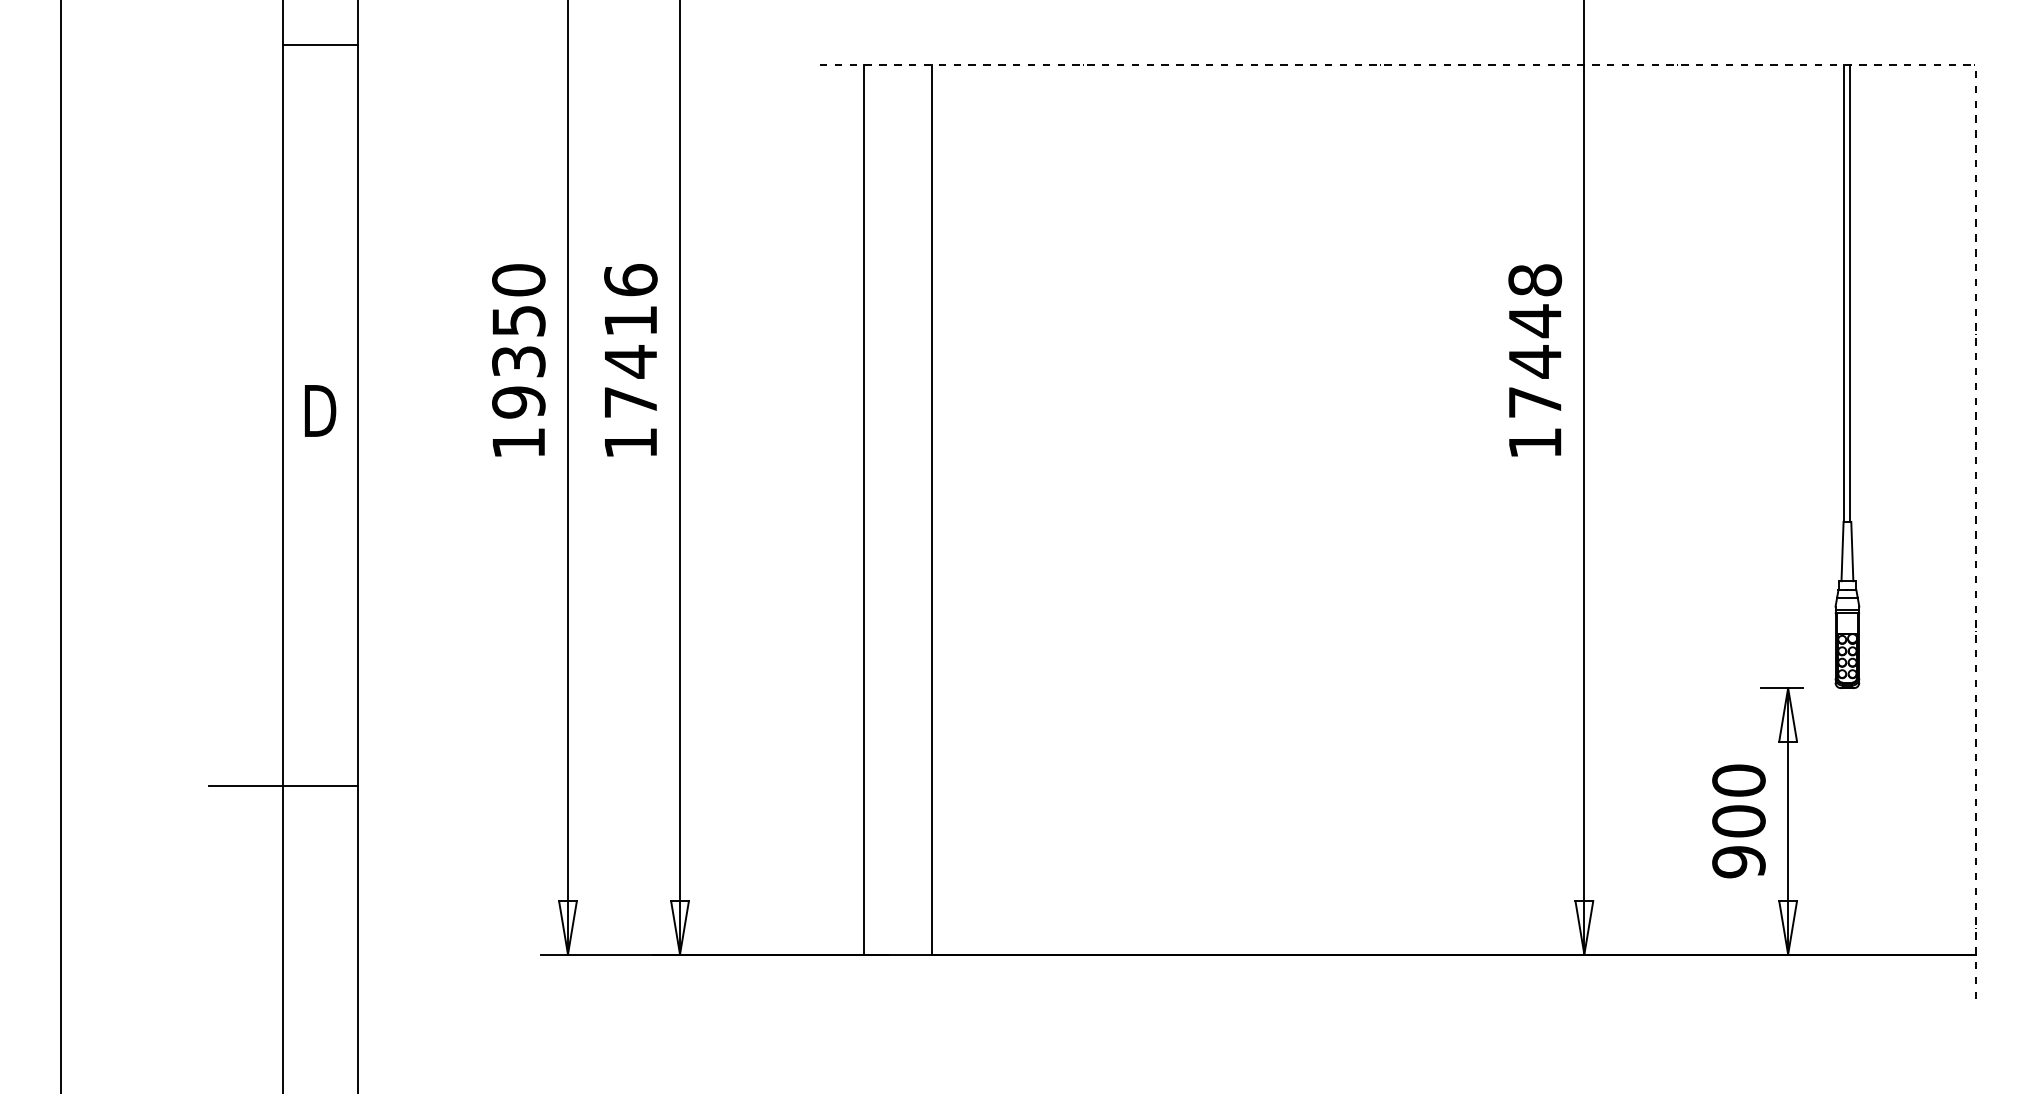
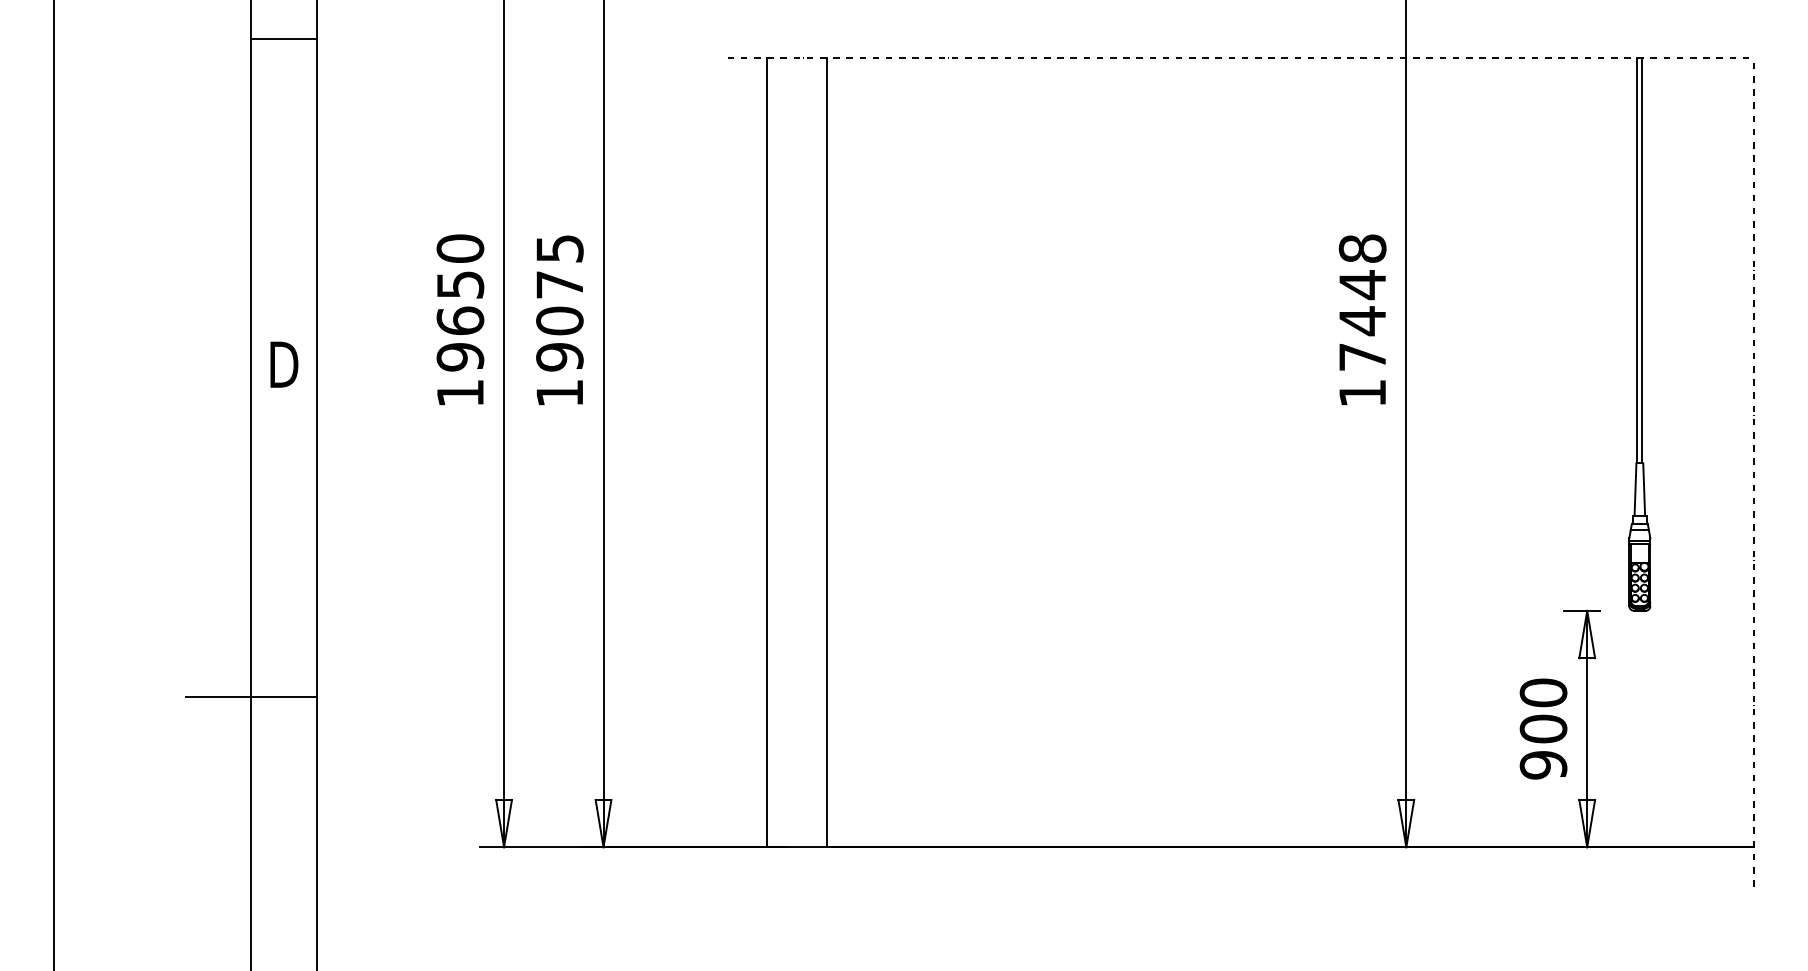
text: (630, 341) -> (559, 303), 17416 -> 19075
text: (518, 361) -> (460, 320), 19350 -> 19650

